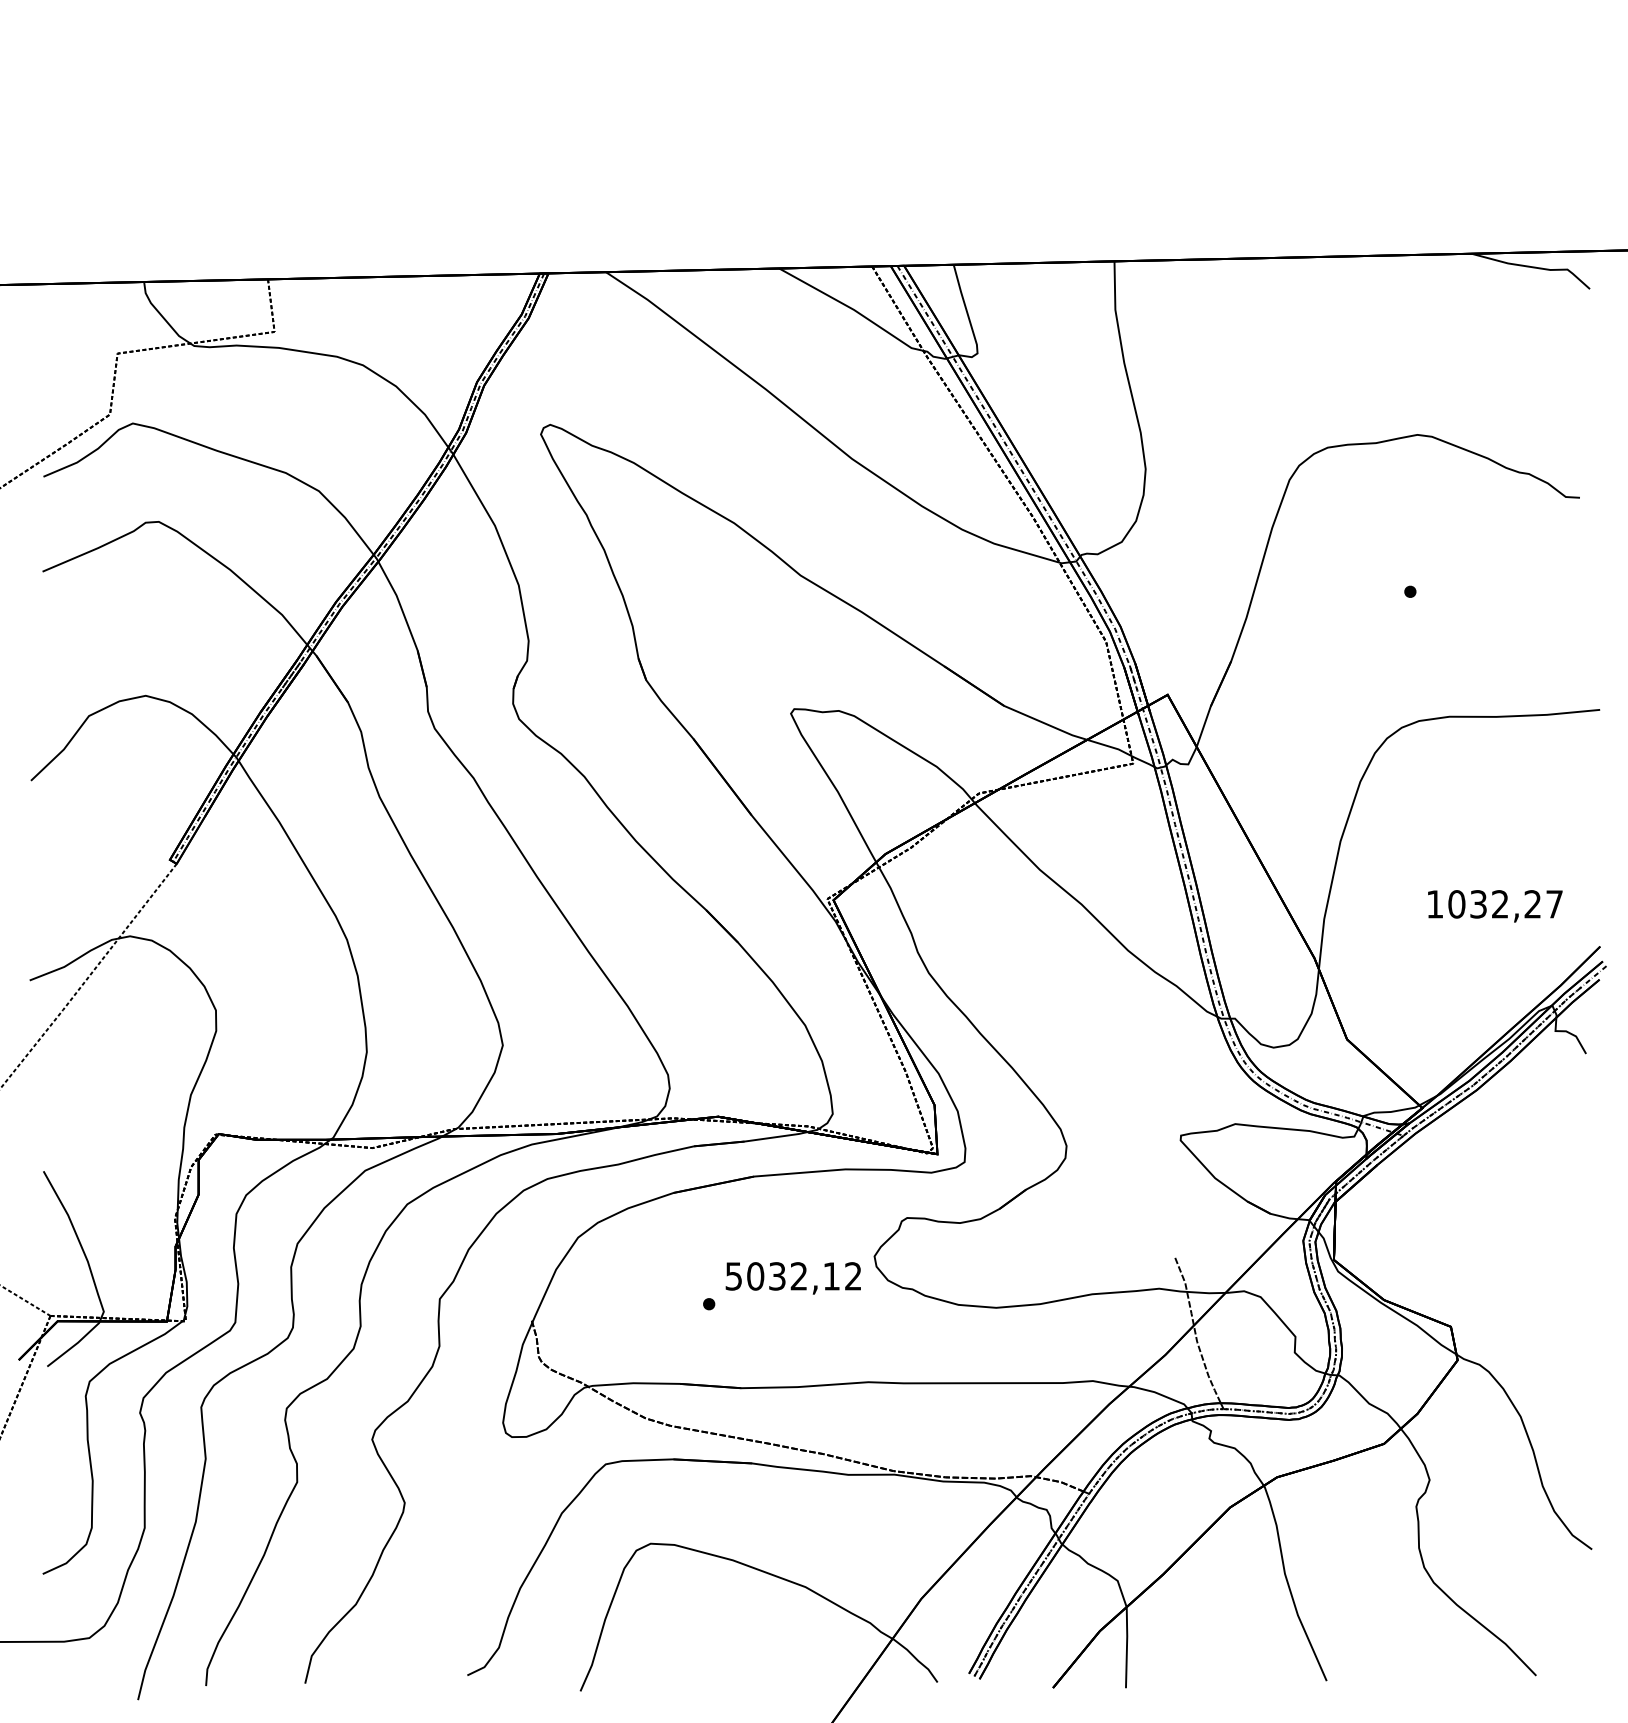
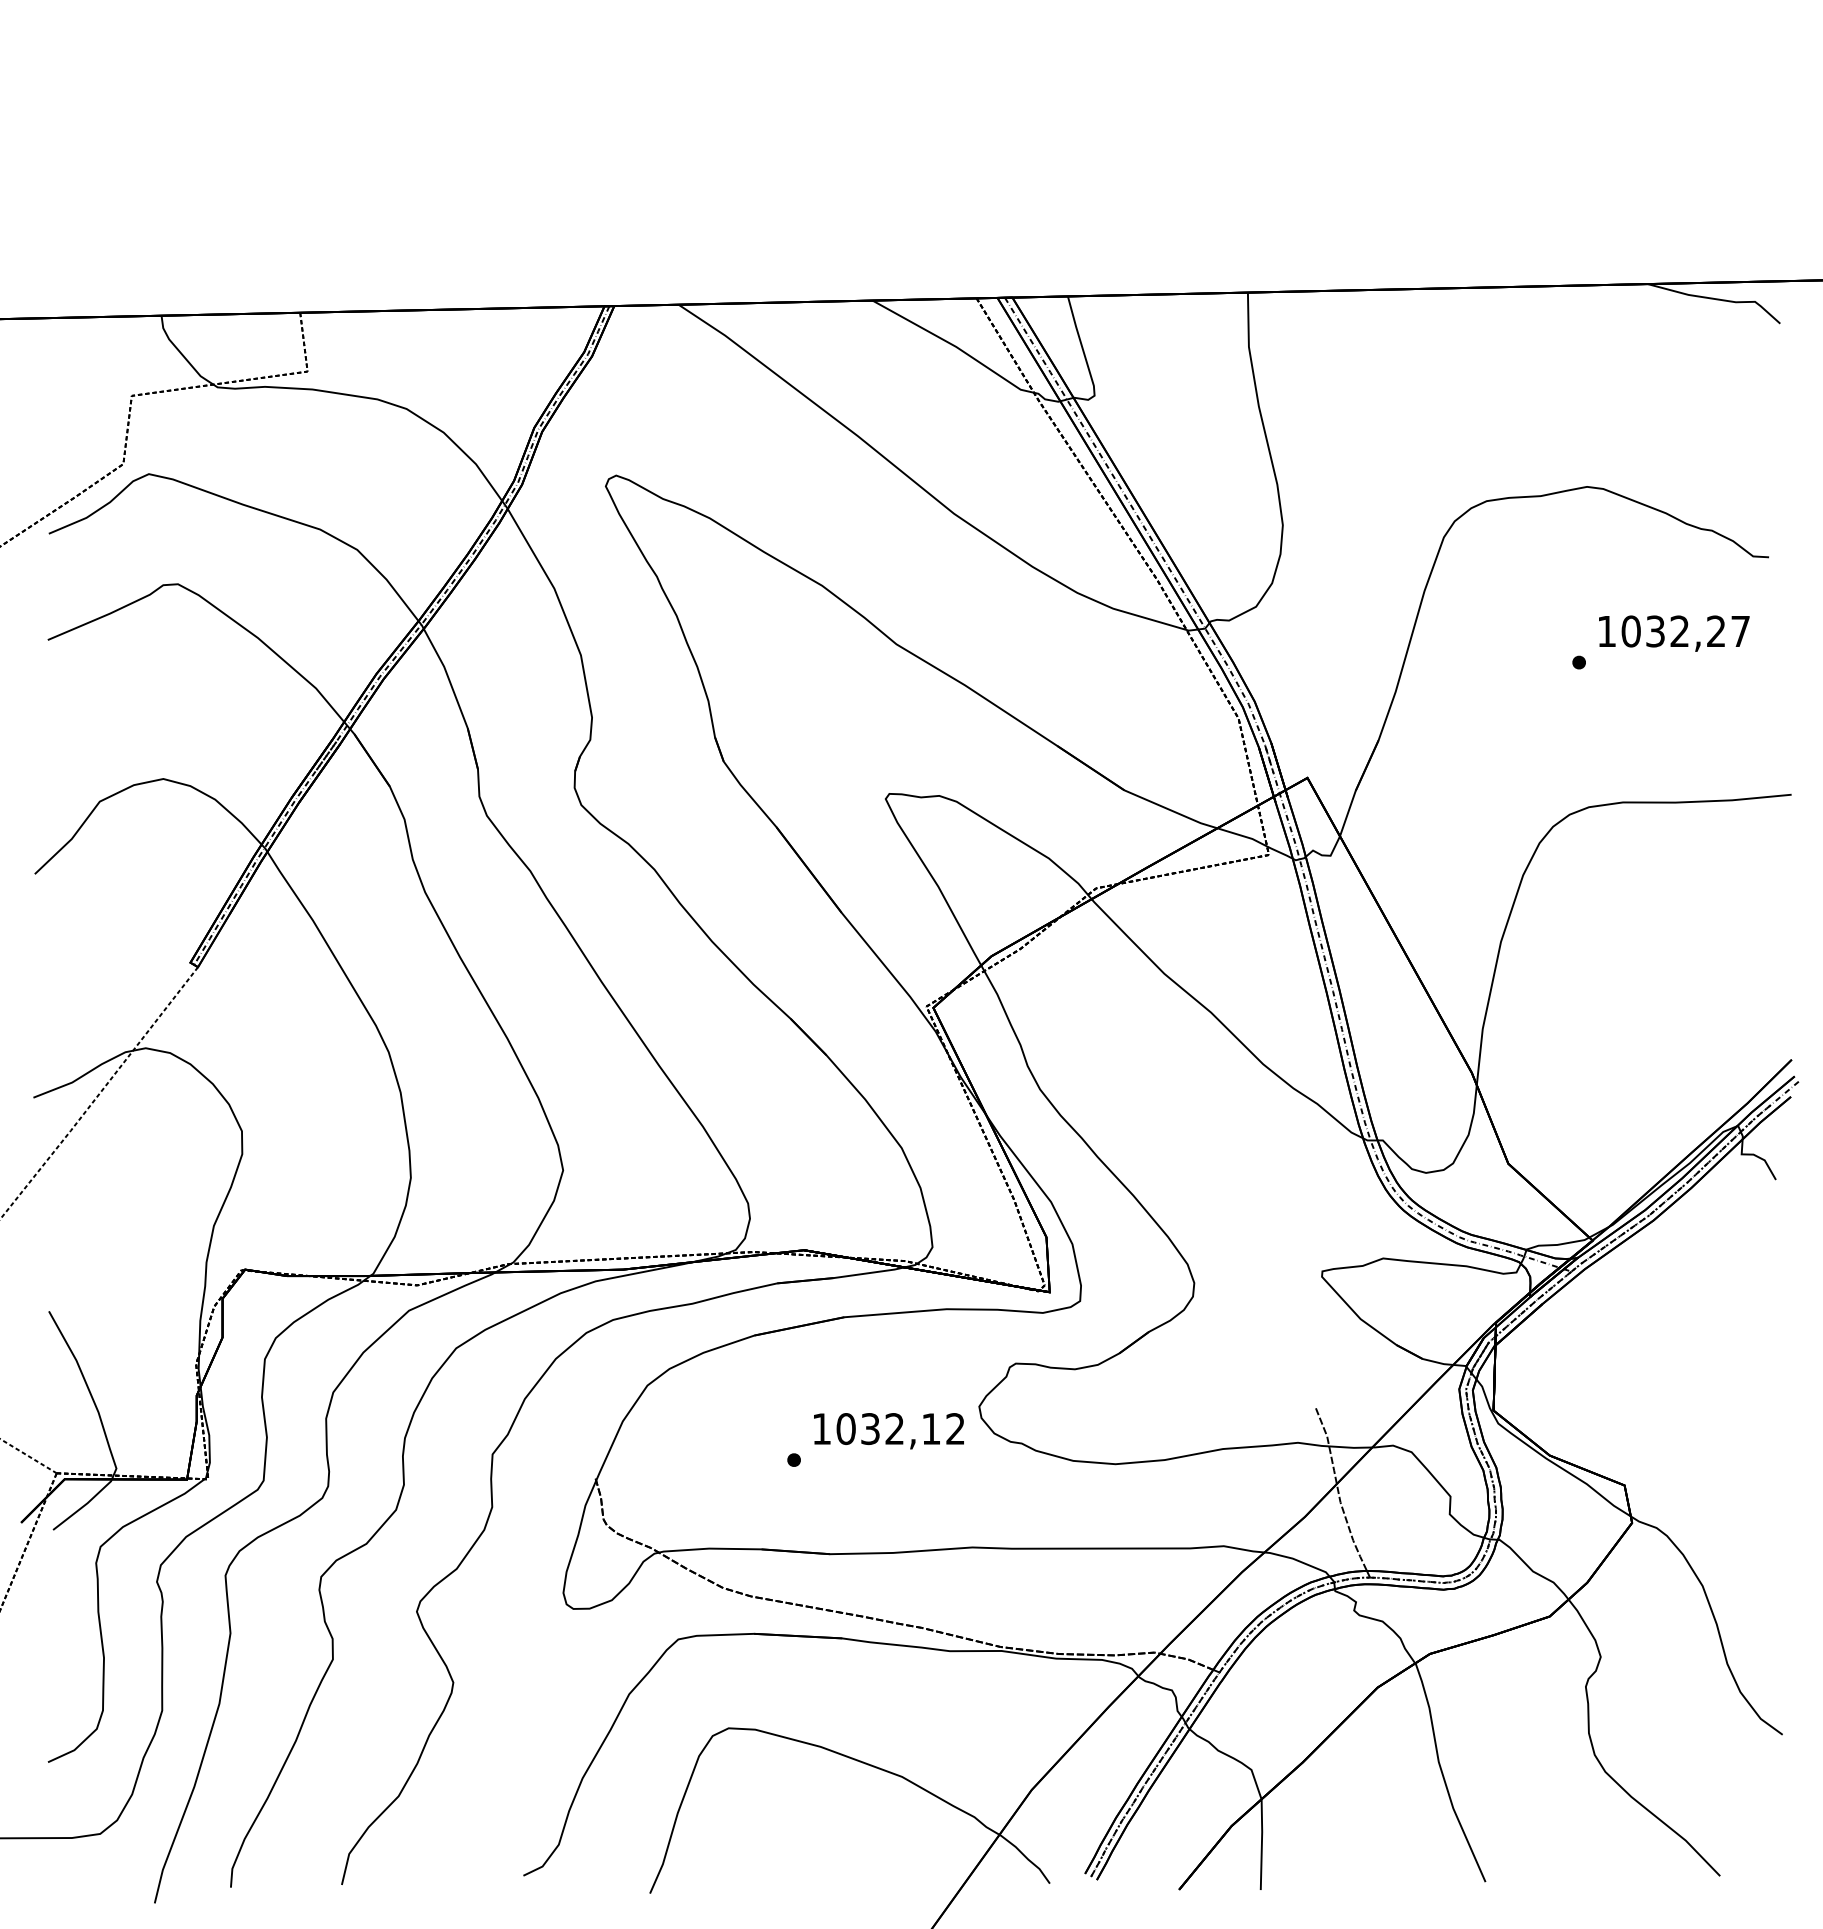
text: (1495, 906) -> (1674, 633), moved
text: (733, 1276) -> (821, 1429), 5032,12 -> 1032,12

